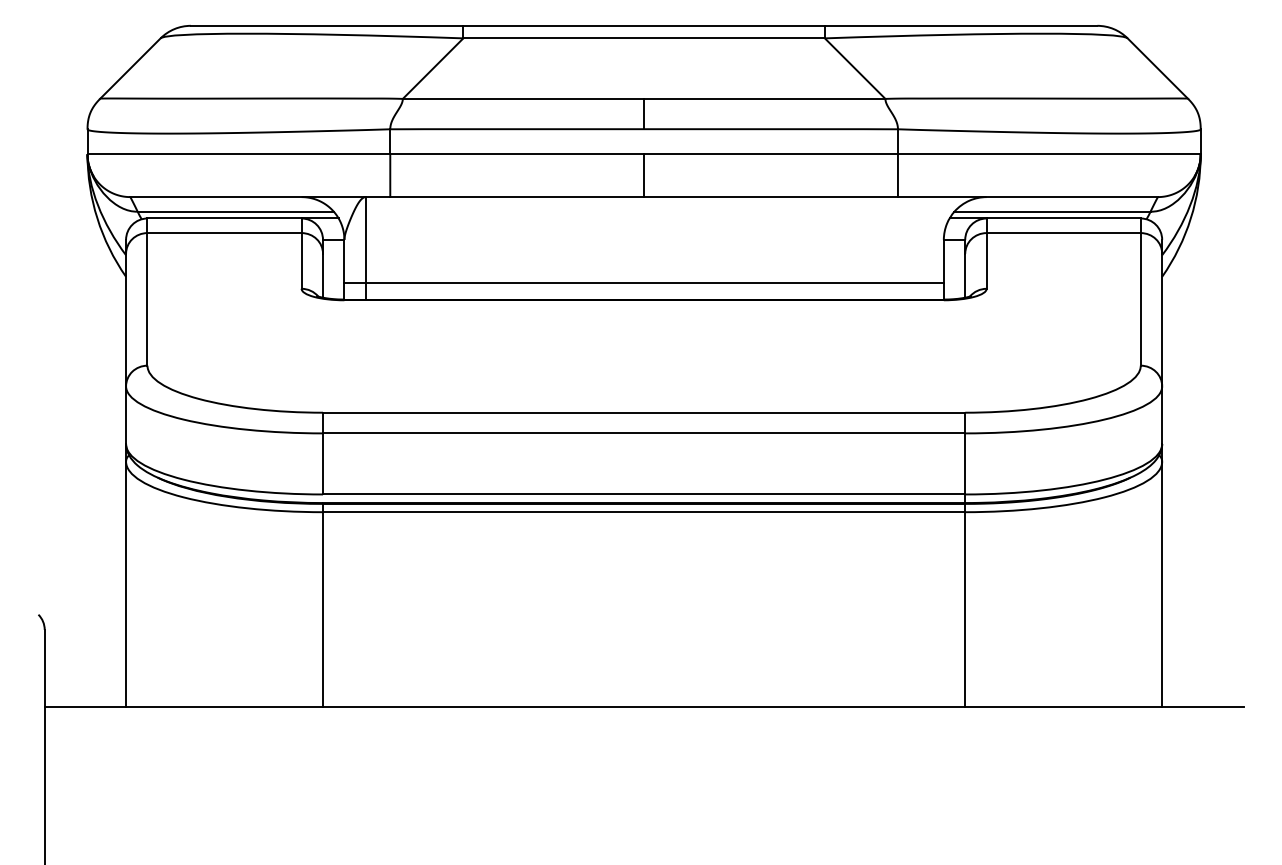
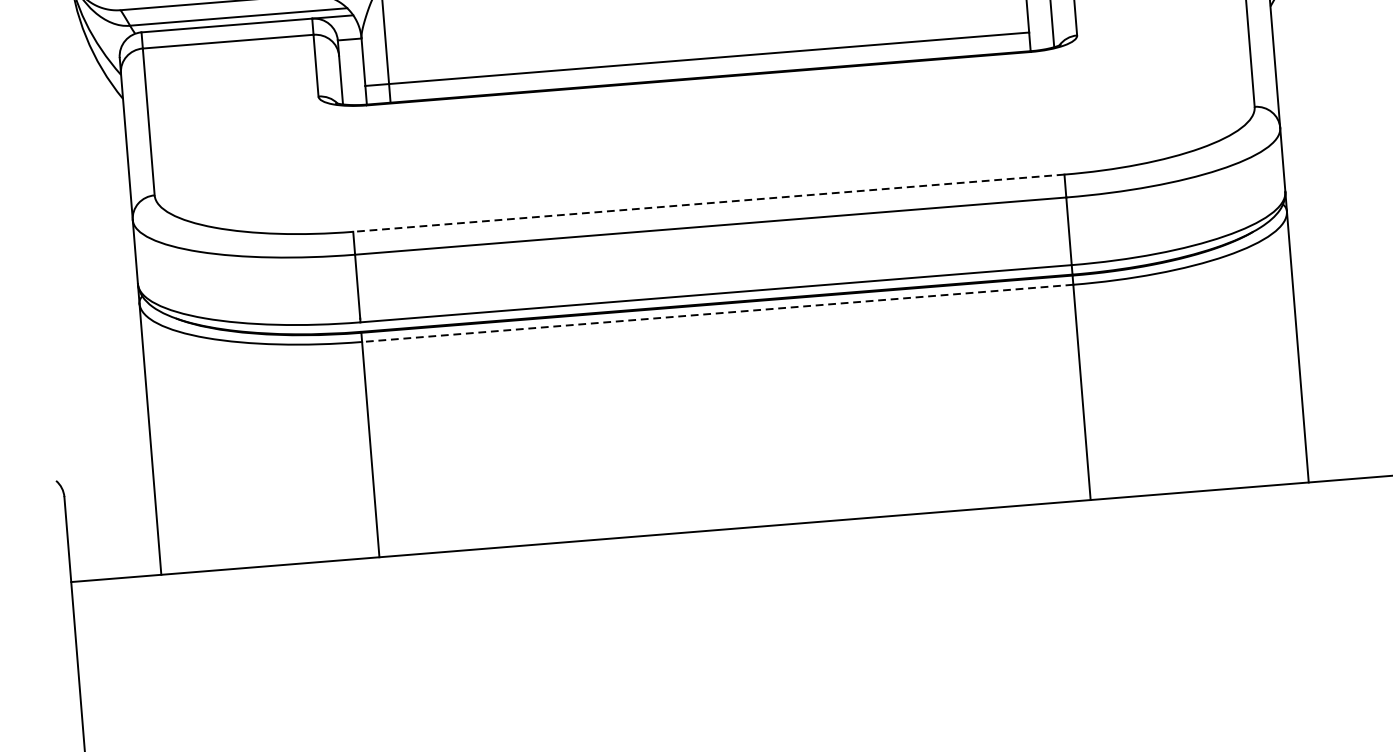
line: (643, 412) -> (708, 203), solid -> dashed
line: (643, 512) -> (717, 313), solid -> dashed

